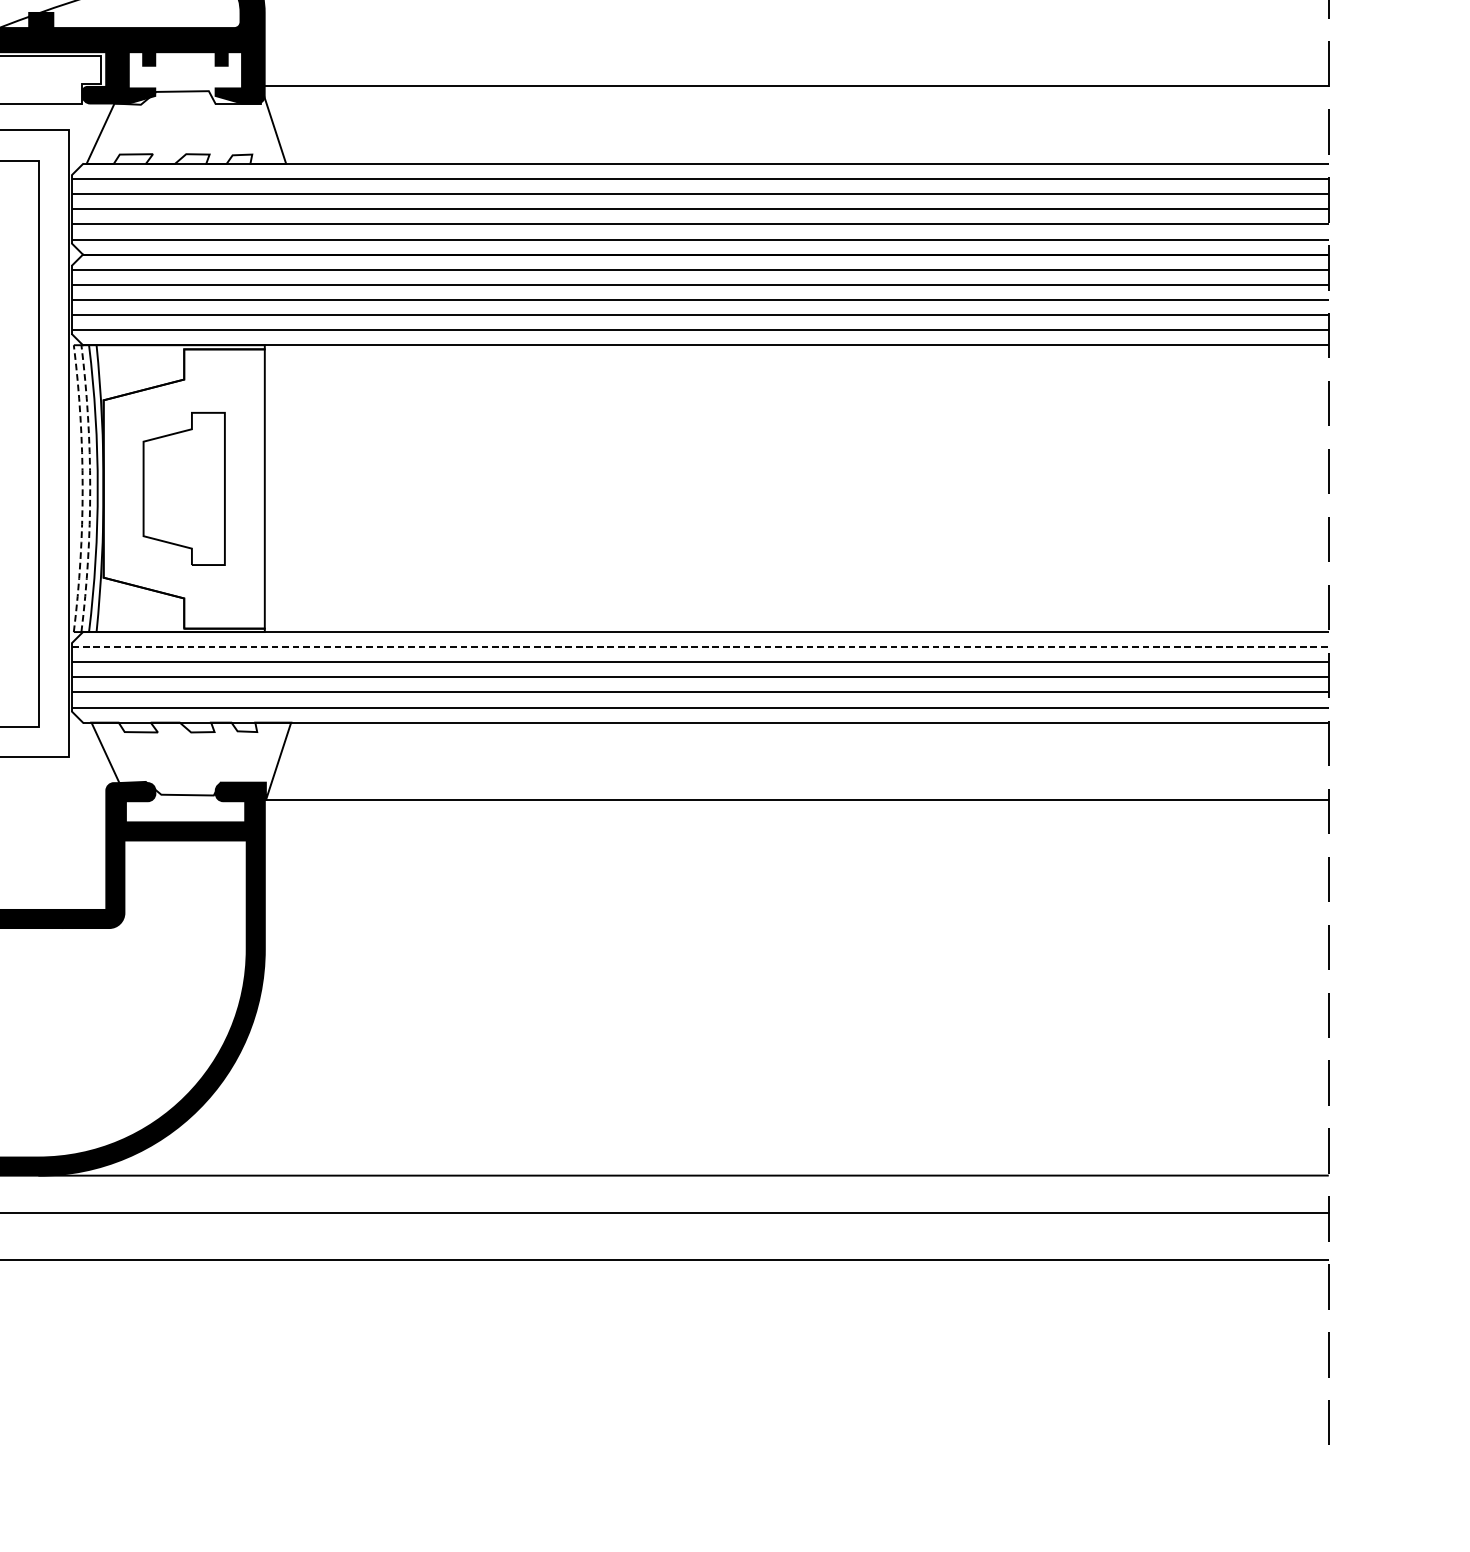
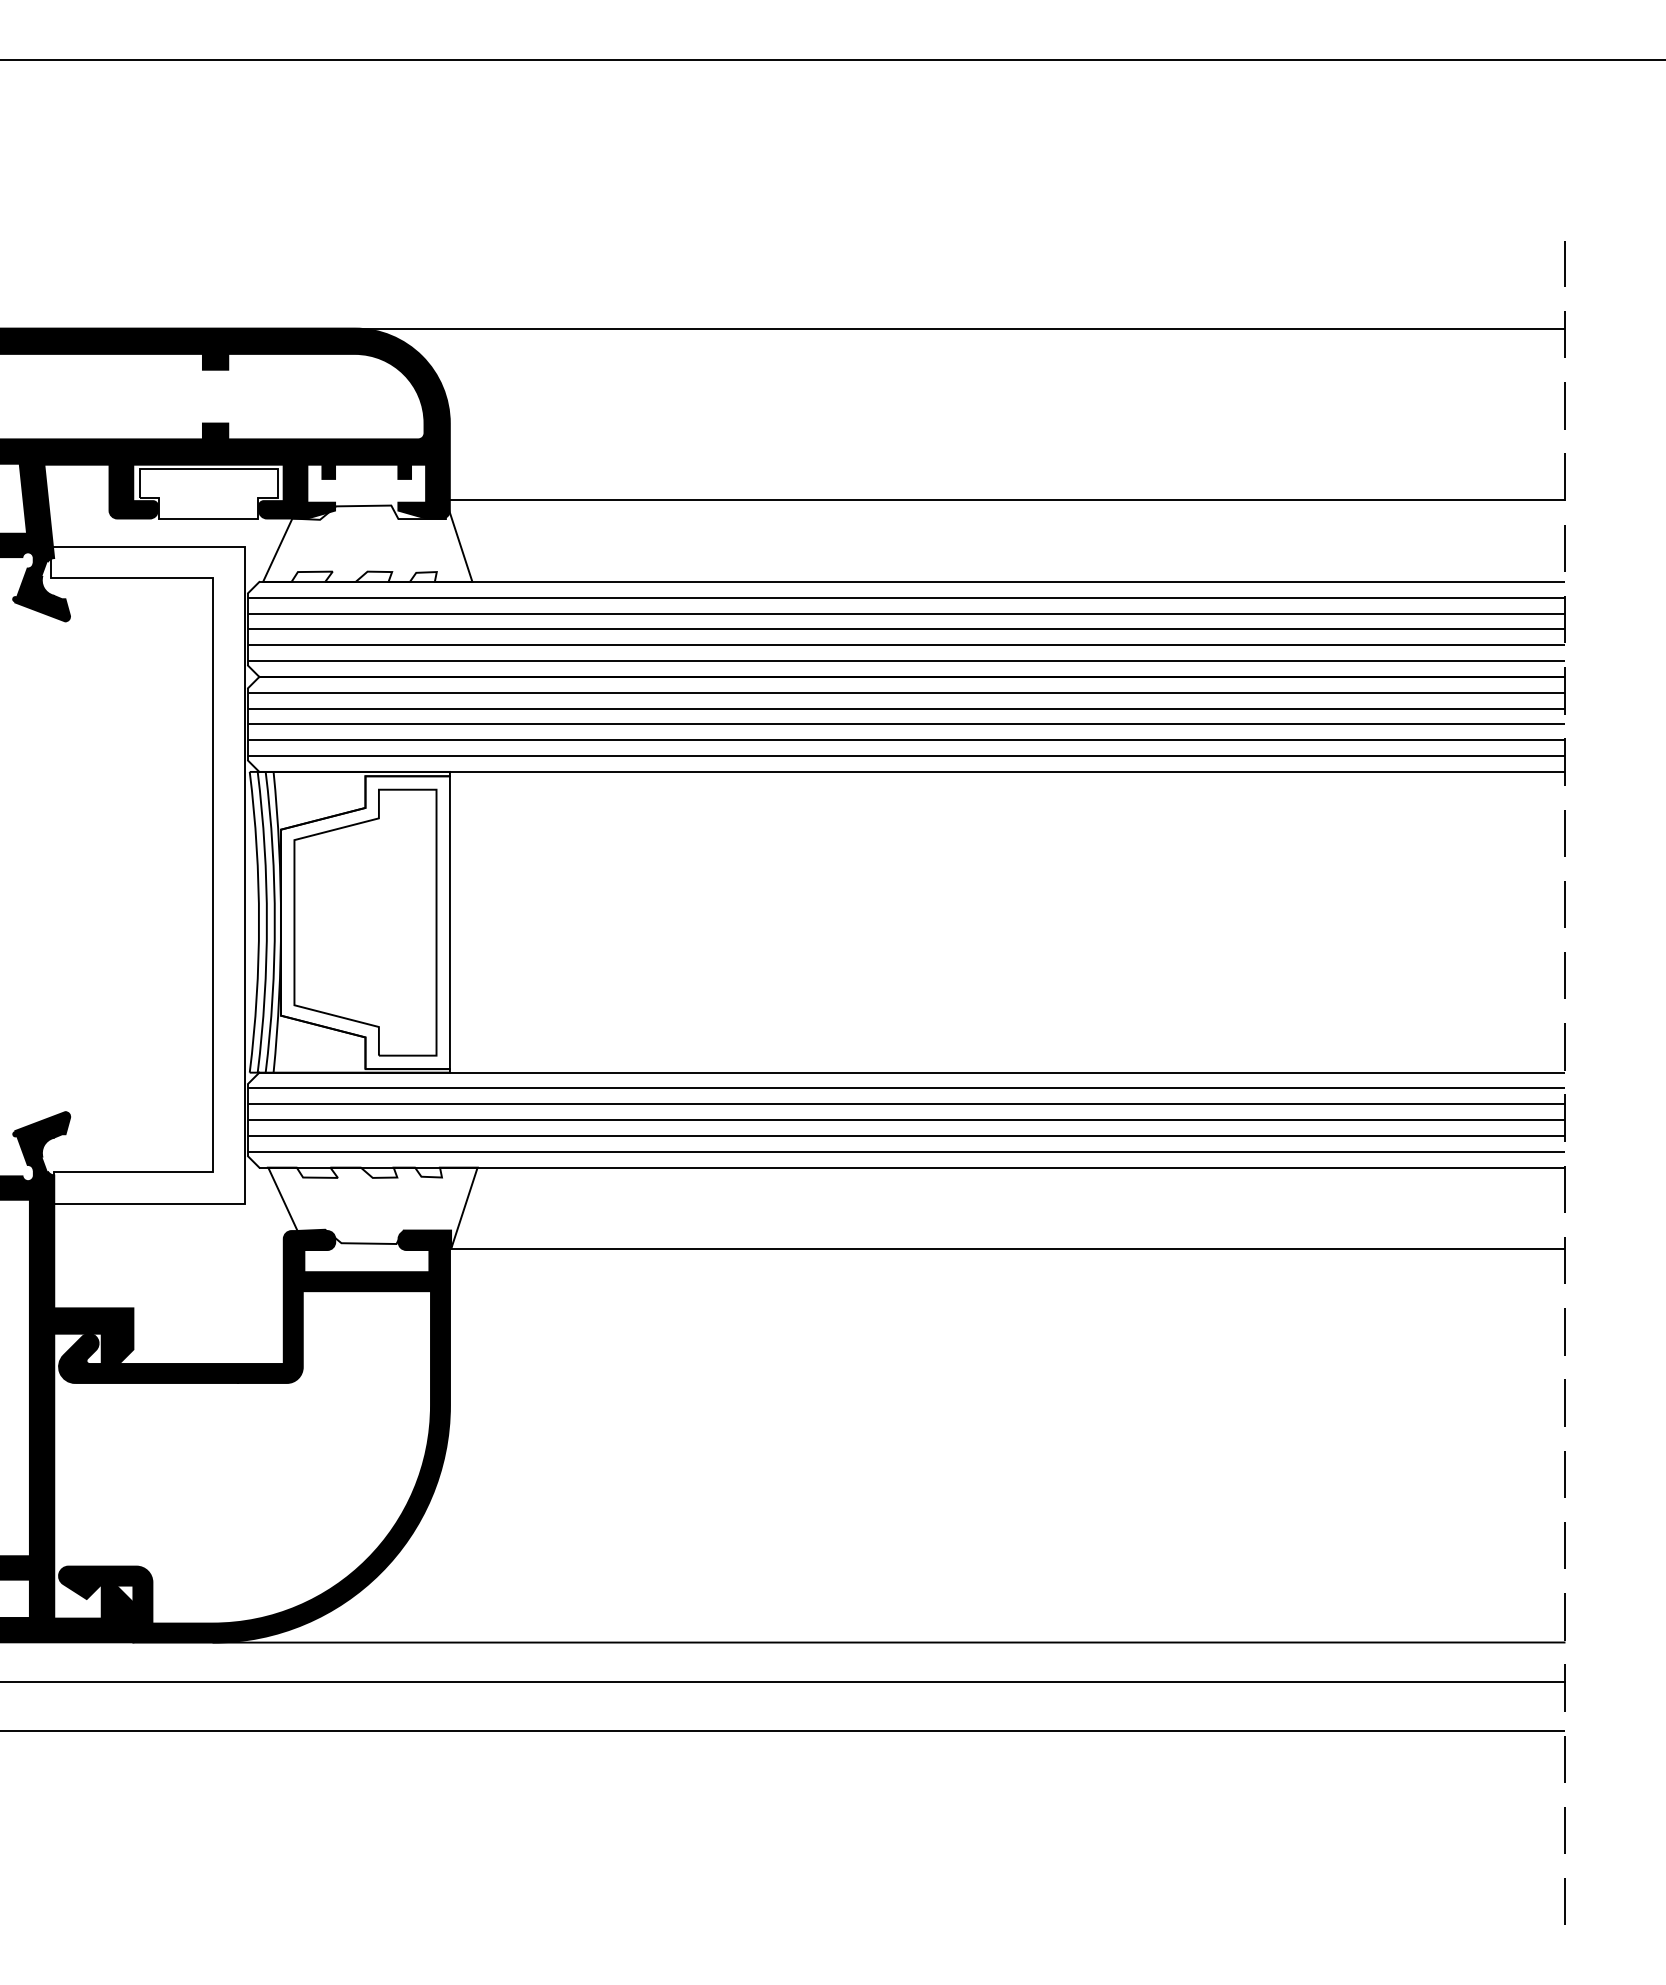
arc: (83, 488) -> (259, 922), dashed -> solid
arc: (89, 488) -> (266, 922), dashed -> solid
part: (184, 488) -> (365, 922), size x1.67
line: (700, 647) -> (906, 1088), dashed -> solid

